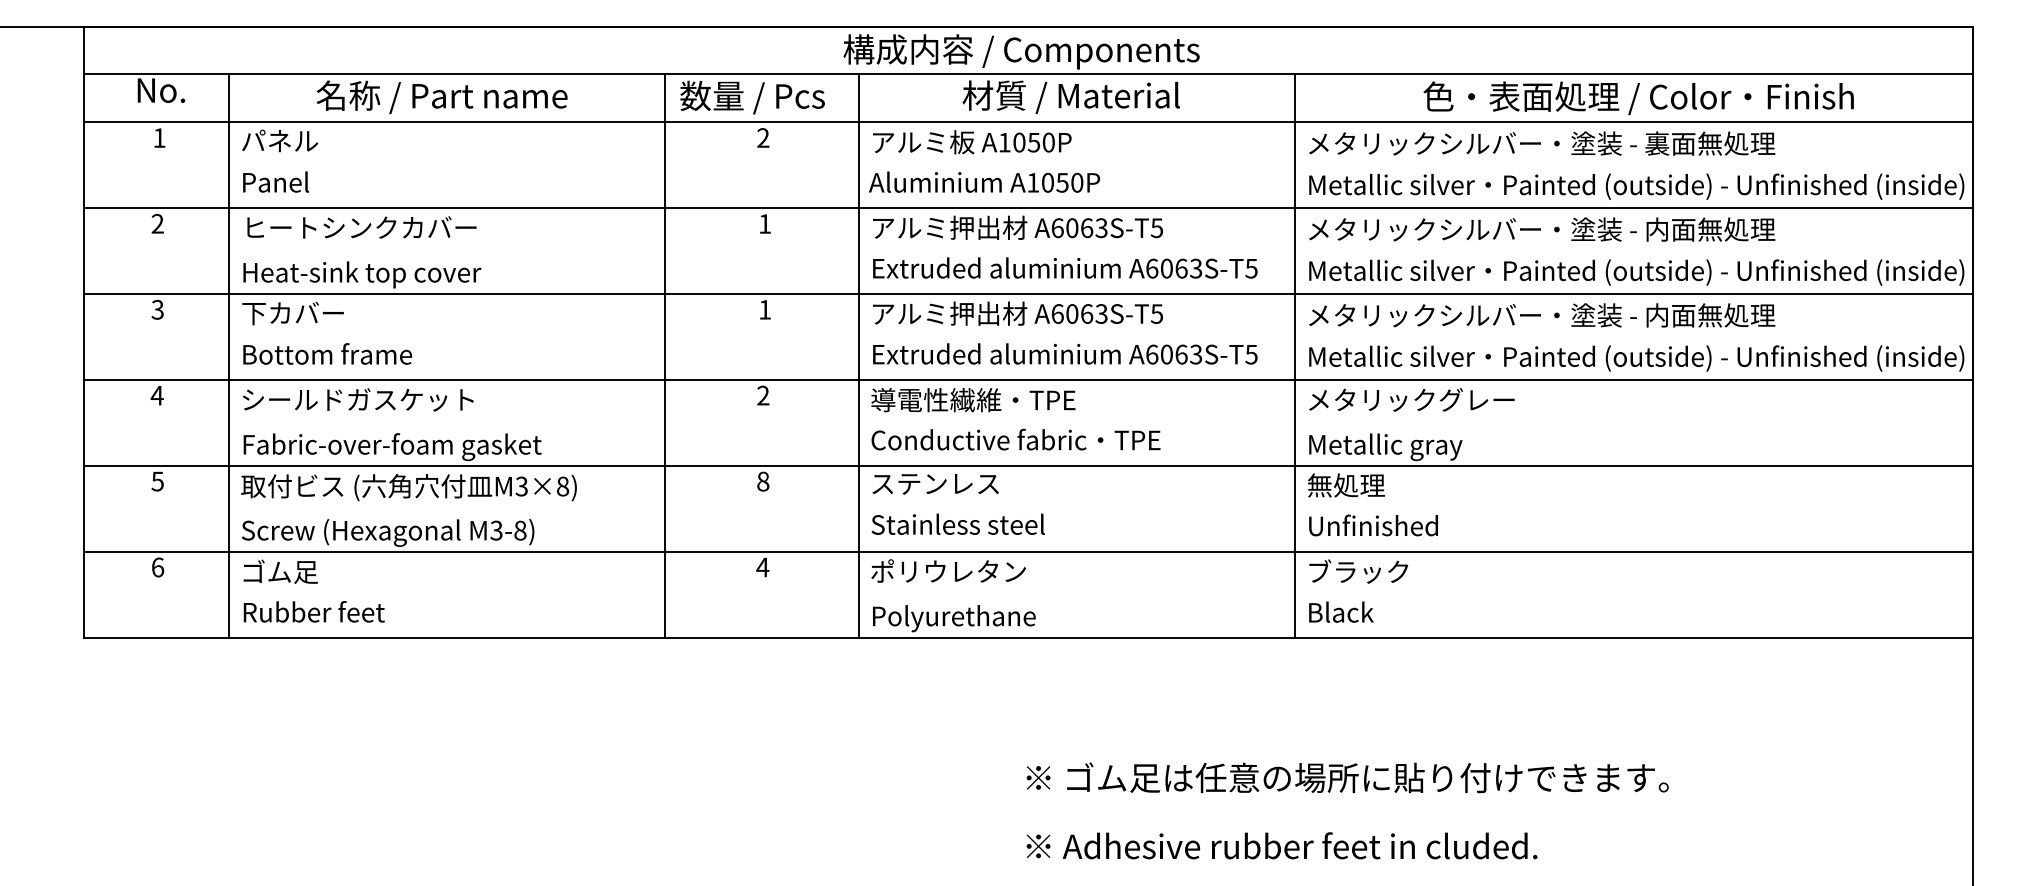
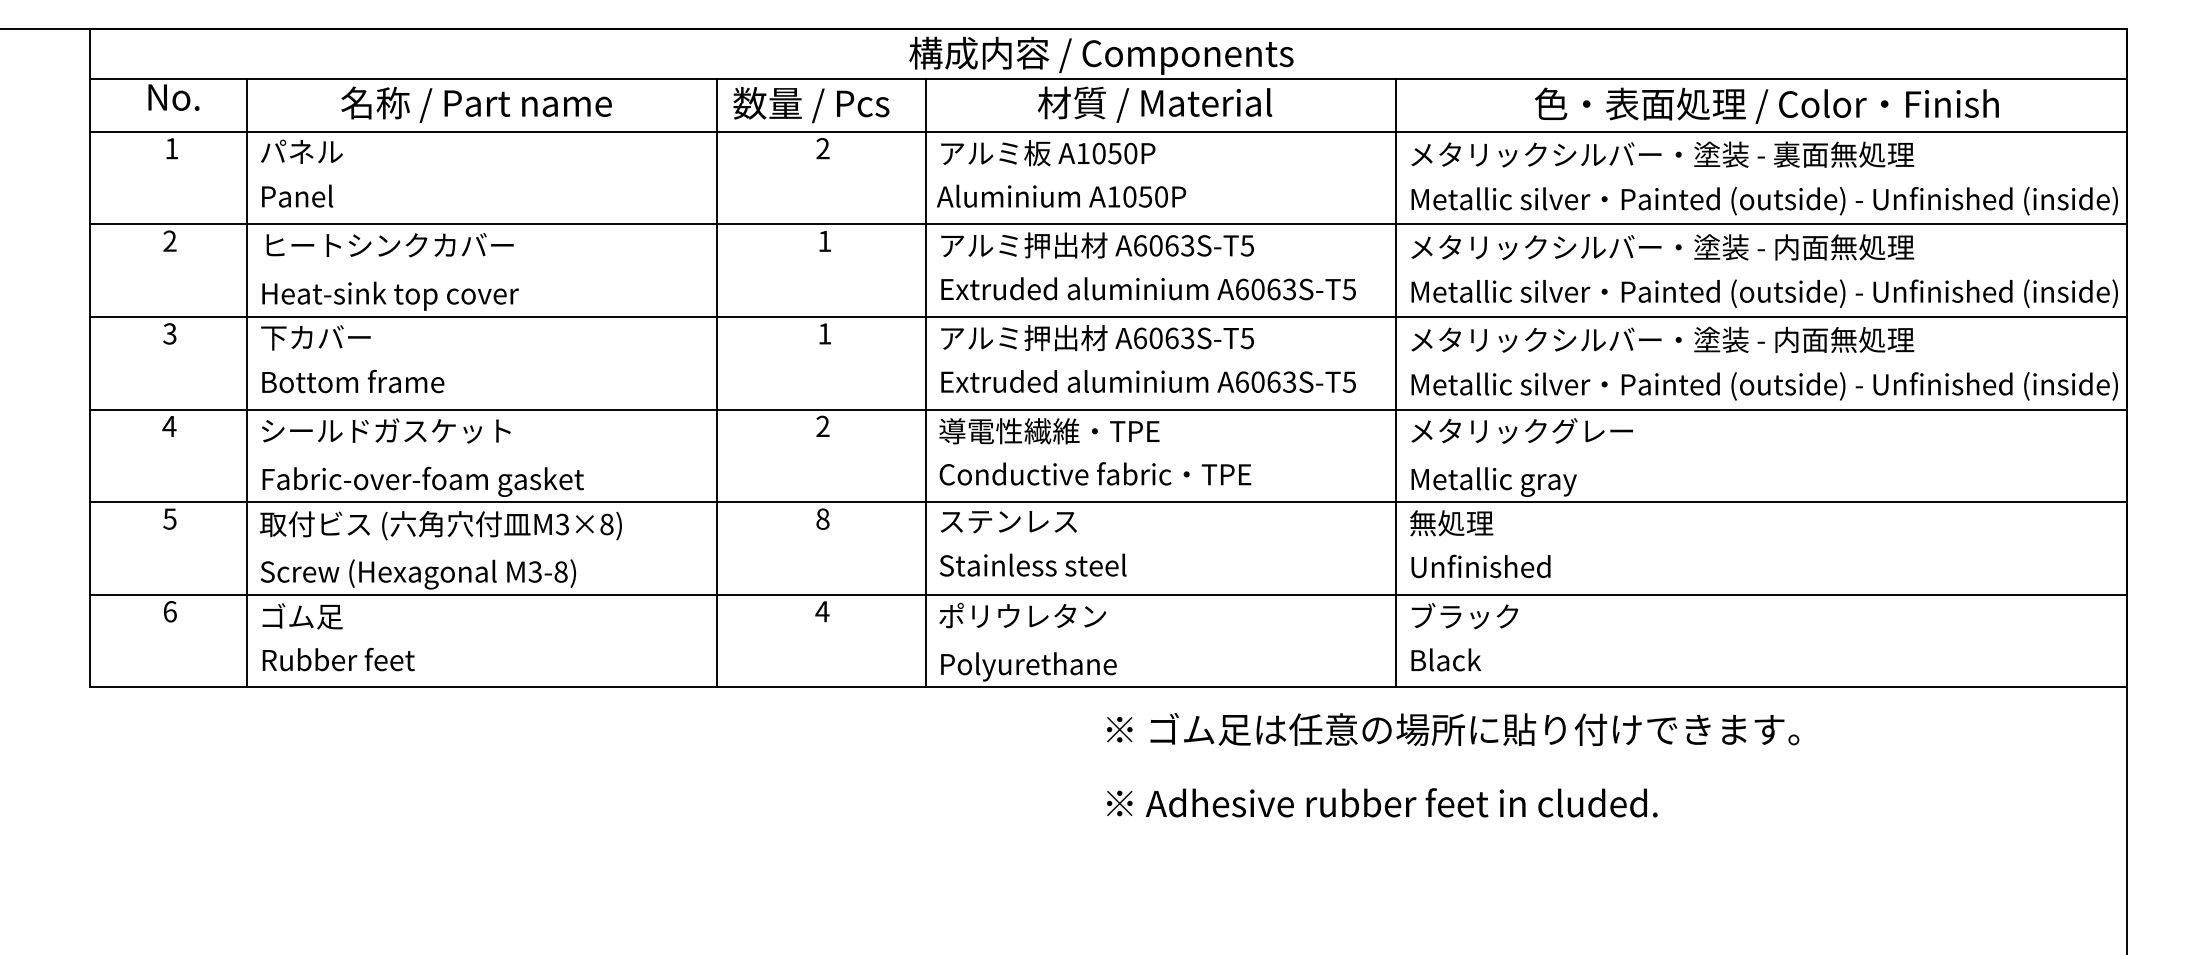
text: (1348, 811) -> (1453, 765), moved

